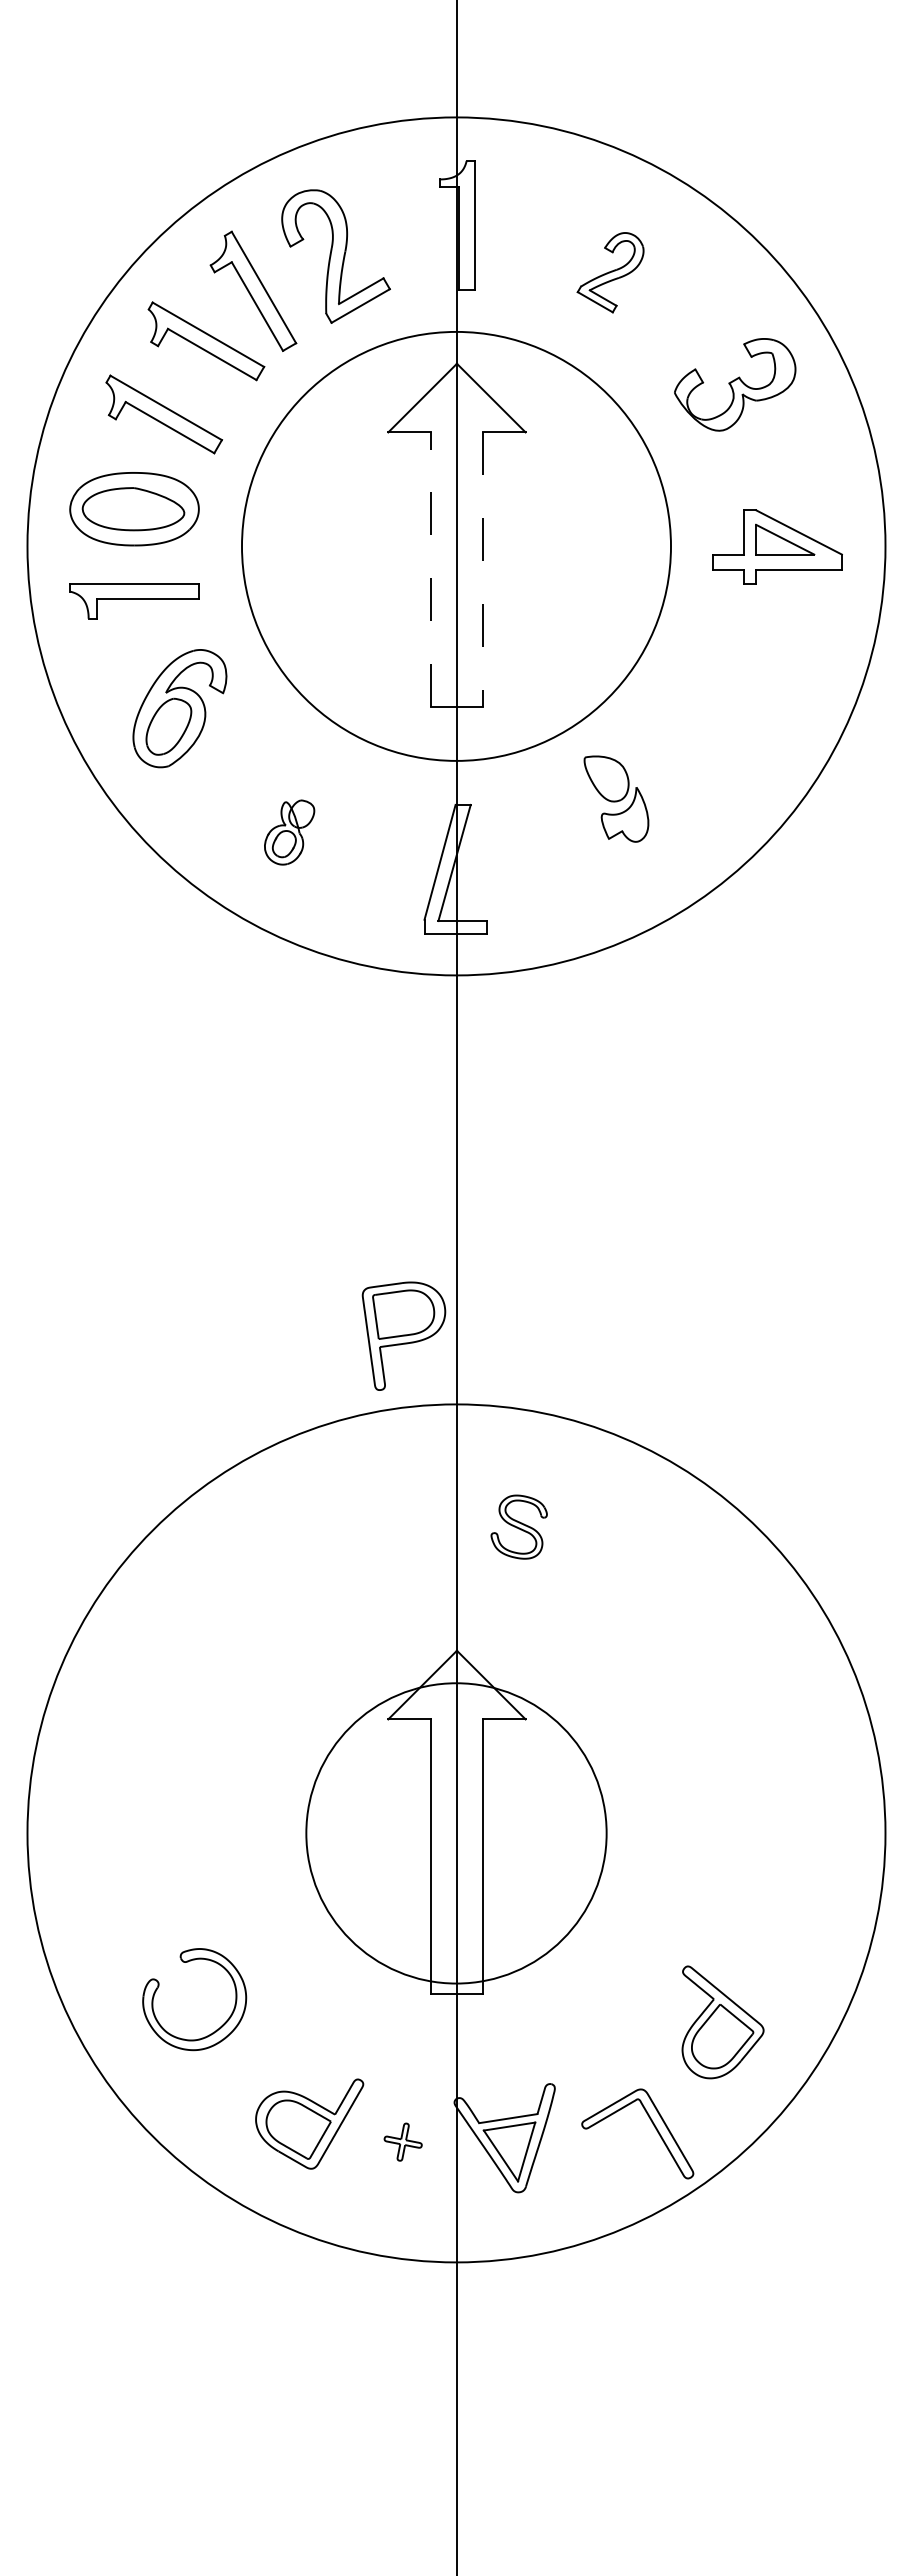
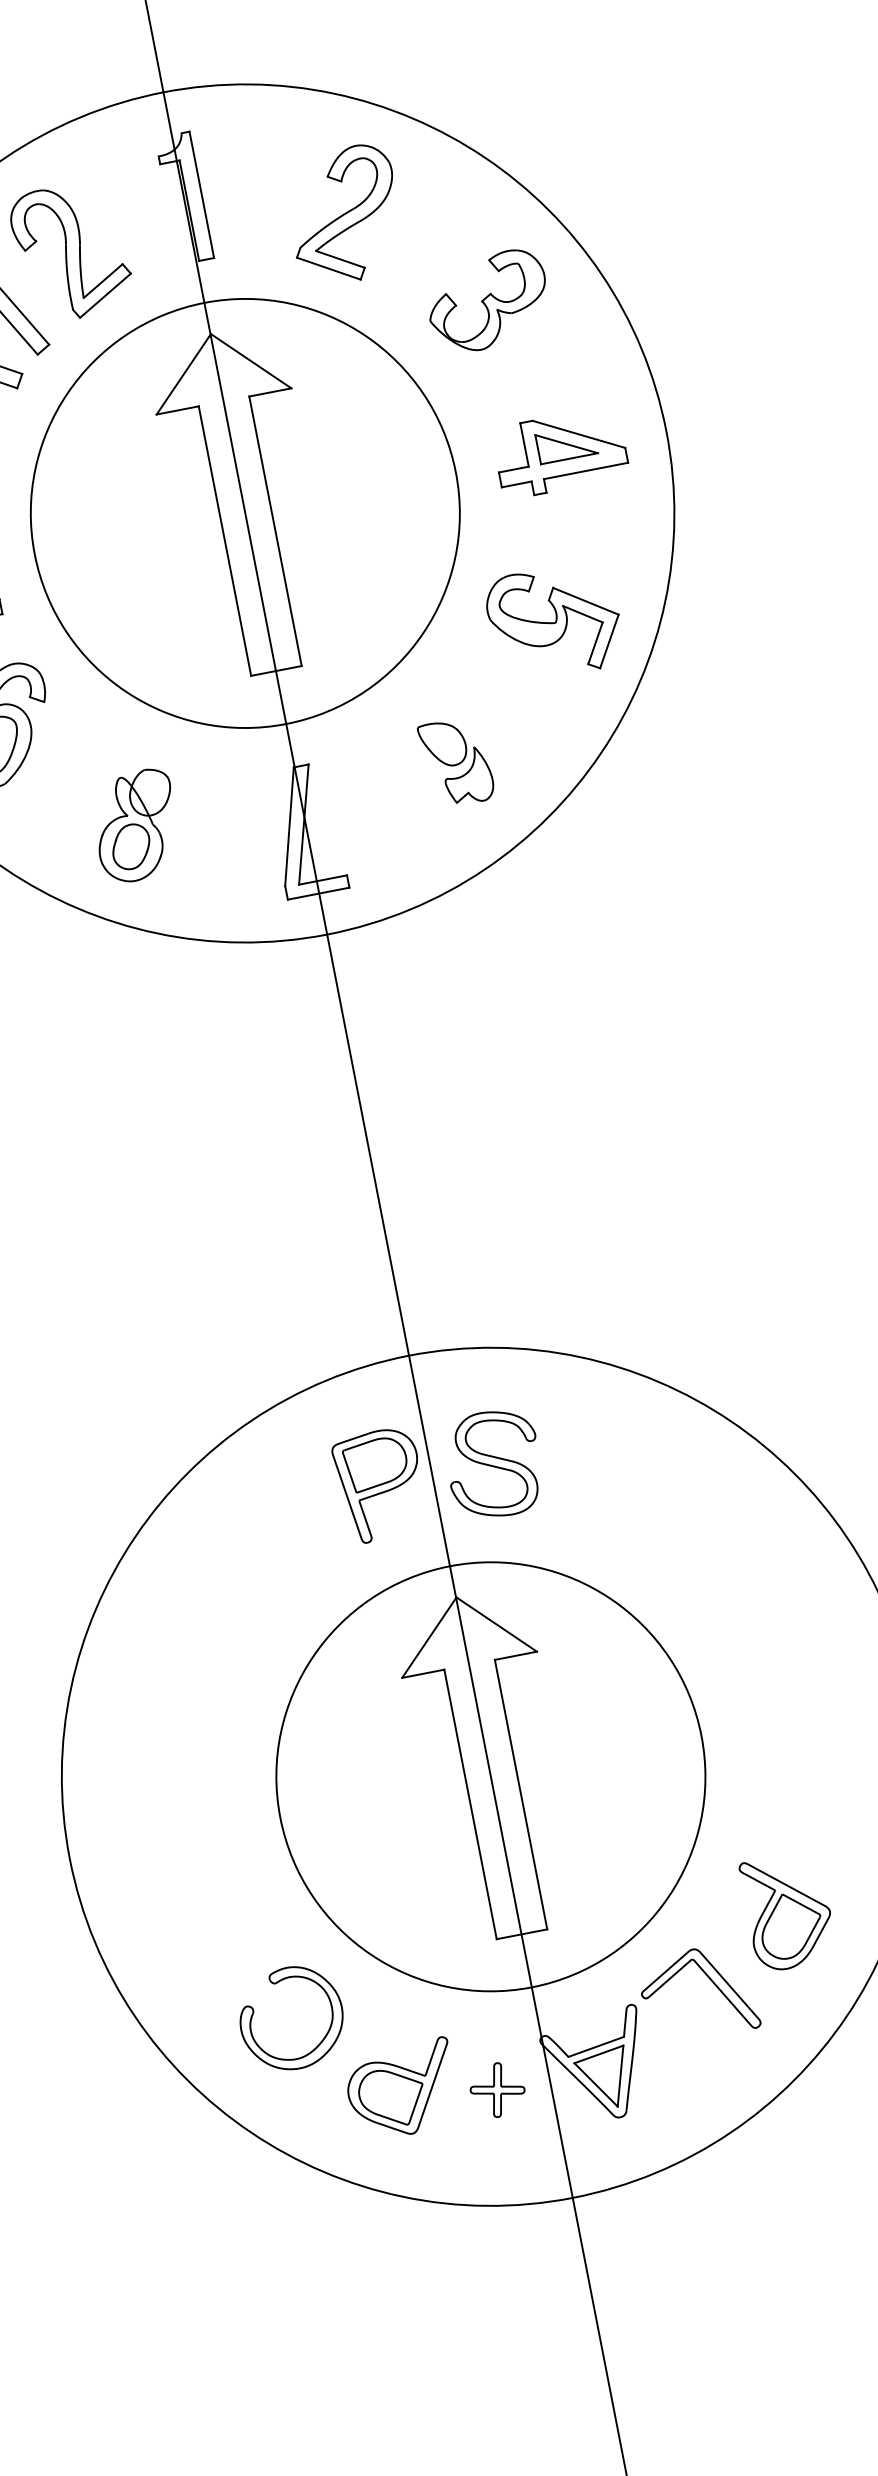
part: (610, 272) -> (344, 215), size x1.67
line: (431, 569) -> (225, 540), dashed -> solid
line: (482, 570) -> (275, 532), dashed -> solid
part: (739, 711) -> (554, 621), added
part: (616, 798) -> (456, 761), moved
part: (289, 832) -> (135, 826), size x1.67
part: (403, 1335) -> (380, 1484), moved
part: (519, 1526) -> (494, 1463), size x1.67
circle: (456, 1832) -> (490, 1775), size x1.43
part: (216, 2029) -> (318, 2043), moved
part: (652, 2124) -> (711, 1981), moved
part: (402, 2141) -> (496, 2089), size x1.43

